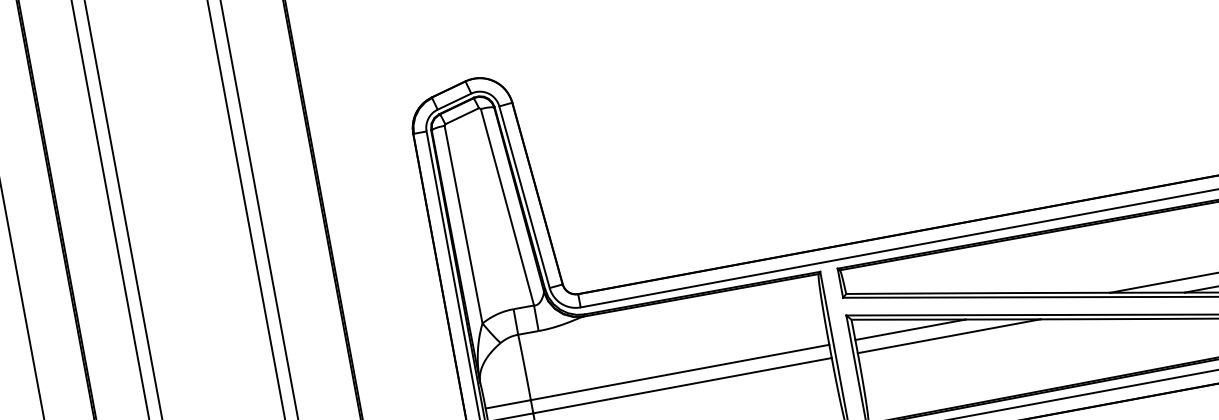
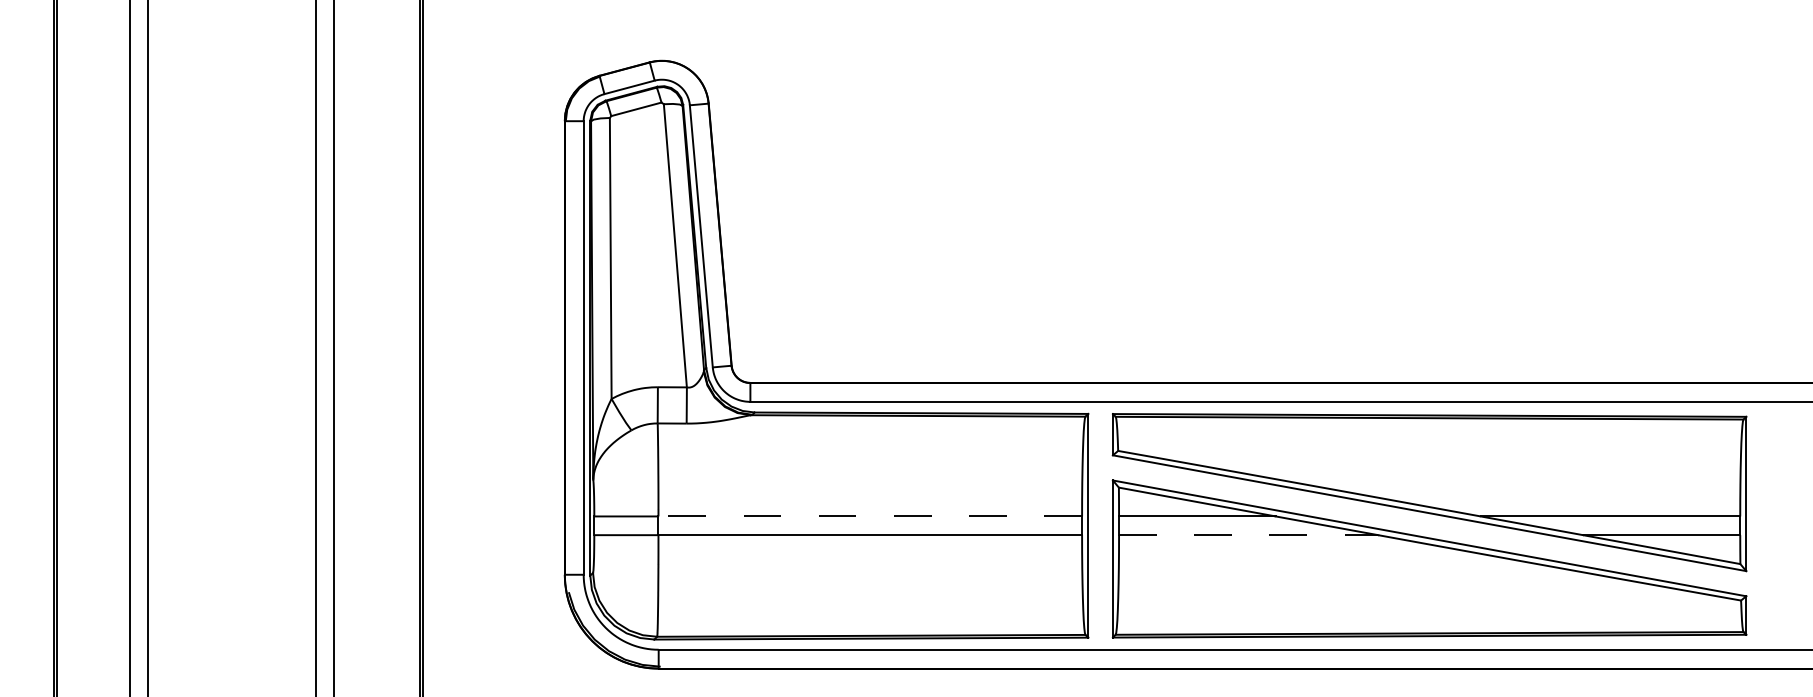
line: (949, 336) -> (1248, 535), solid -> dashed
line: (680, 372) -> (870, 516), solid -> dashed

